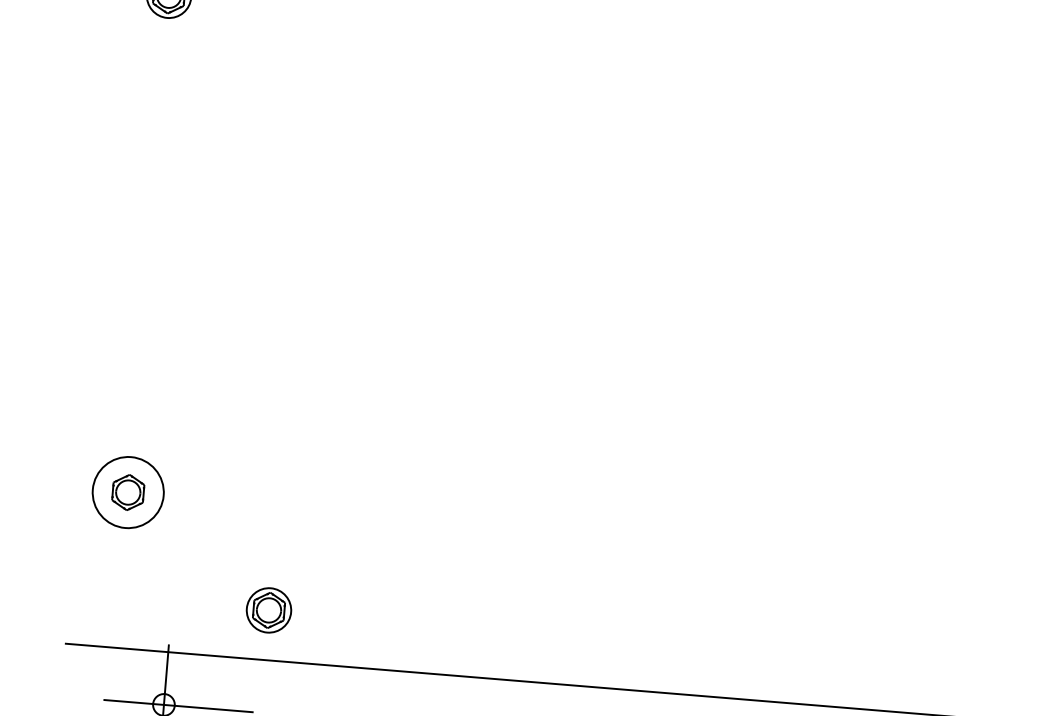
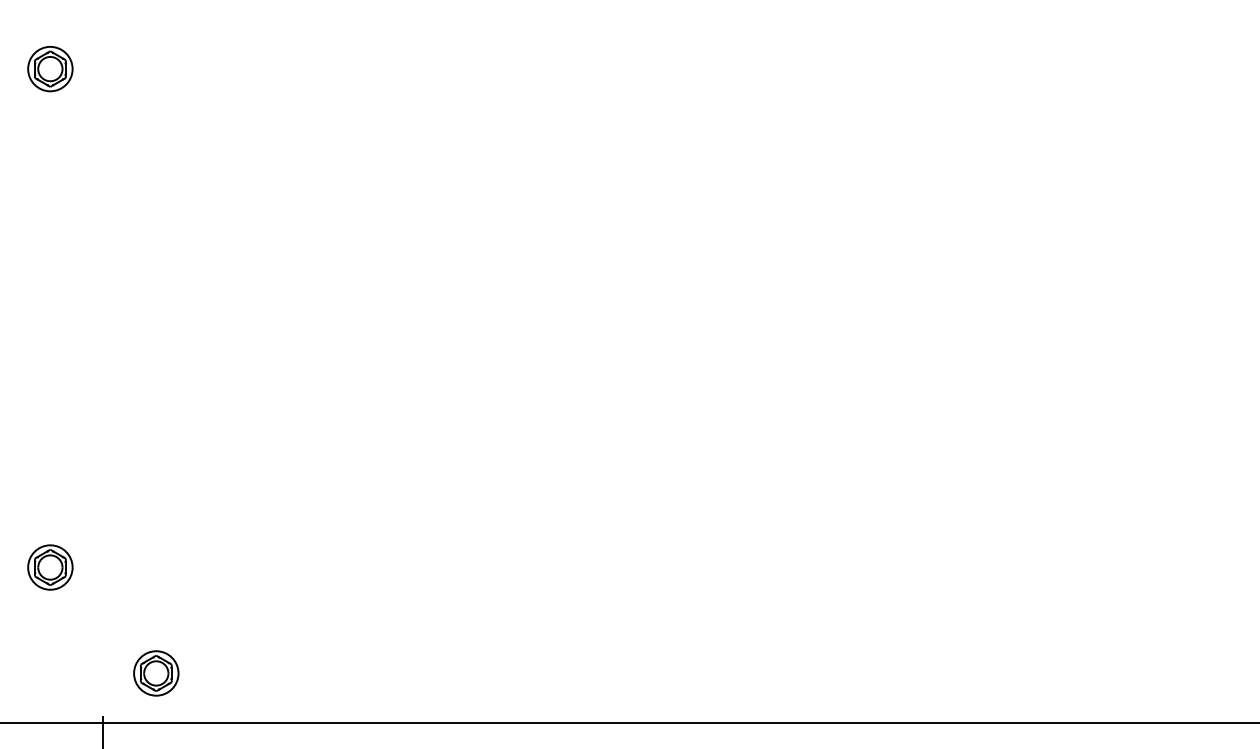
circle: (128, 492) -> (50, 567), size x0.62
part: (269, 610) -> (156, 673), moved

